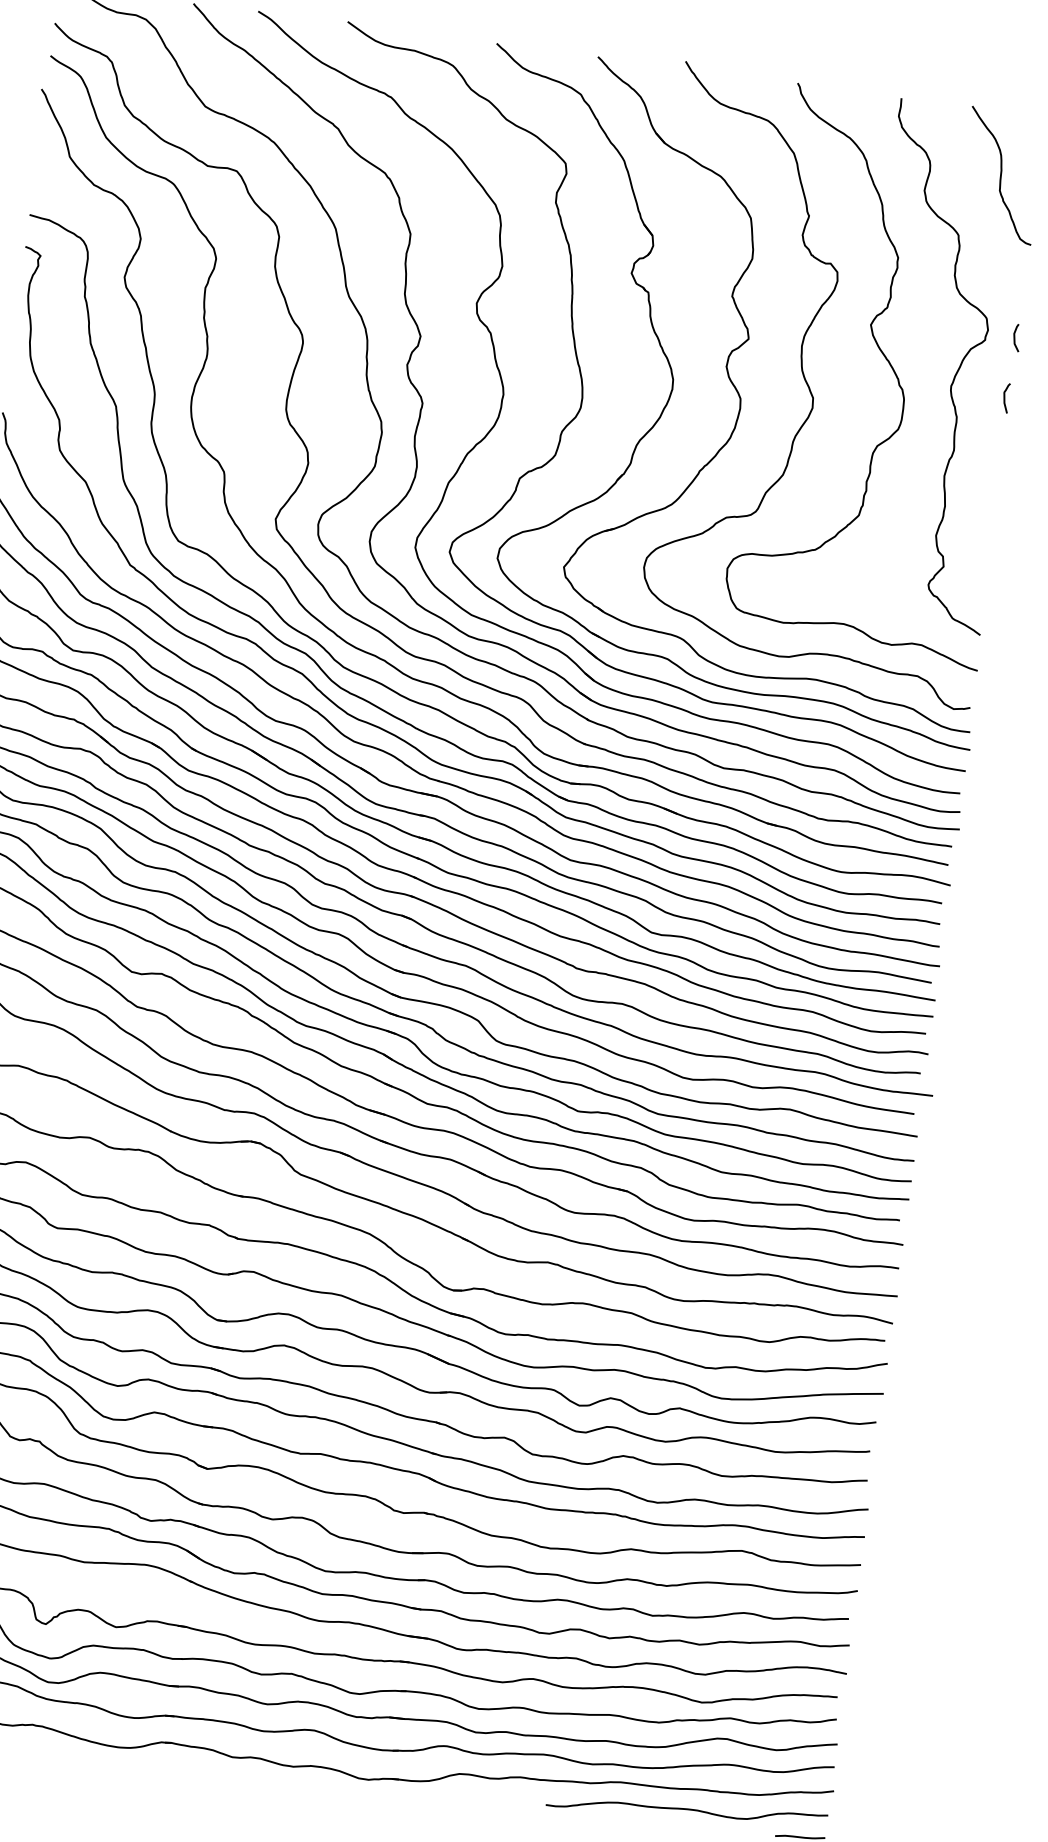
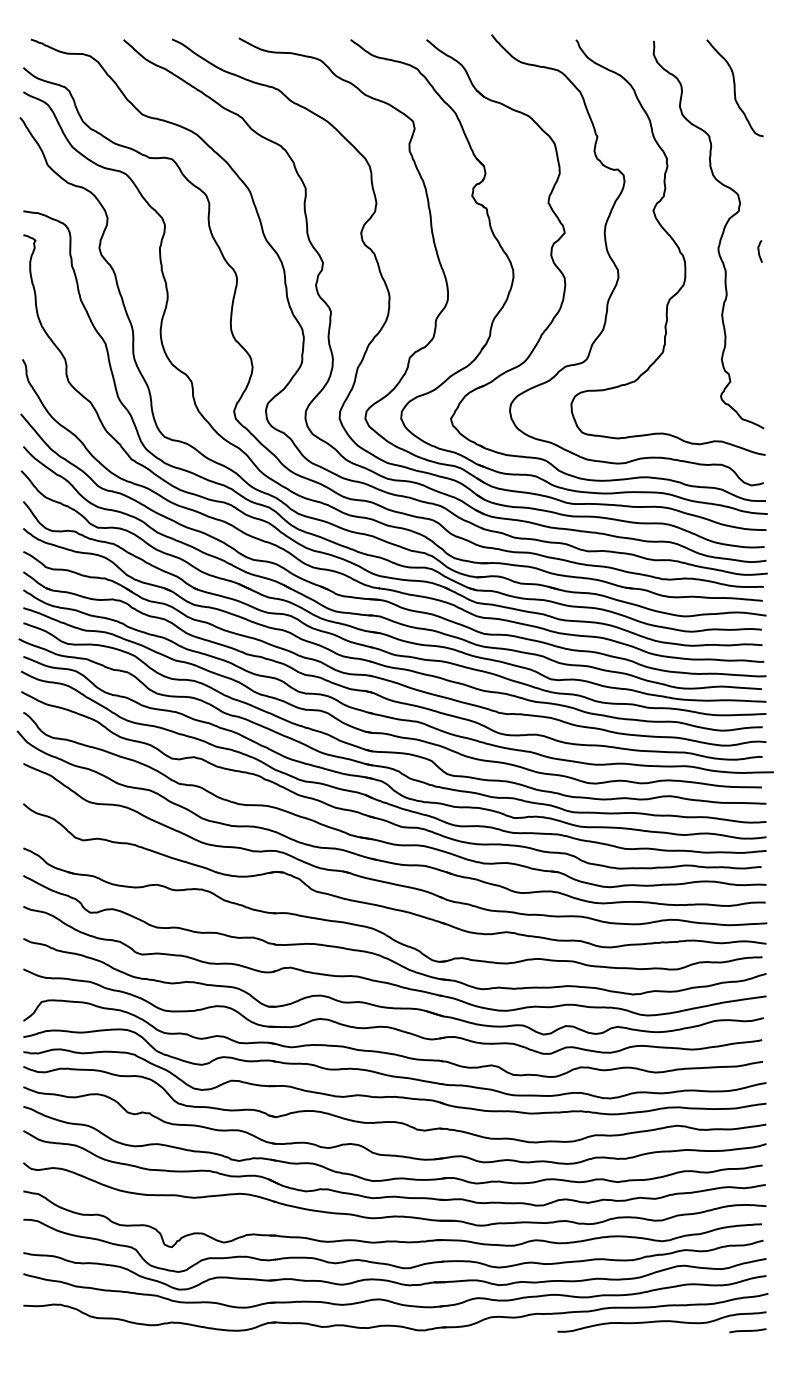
line: (1016, 336) -> (761, 205), removed

